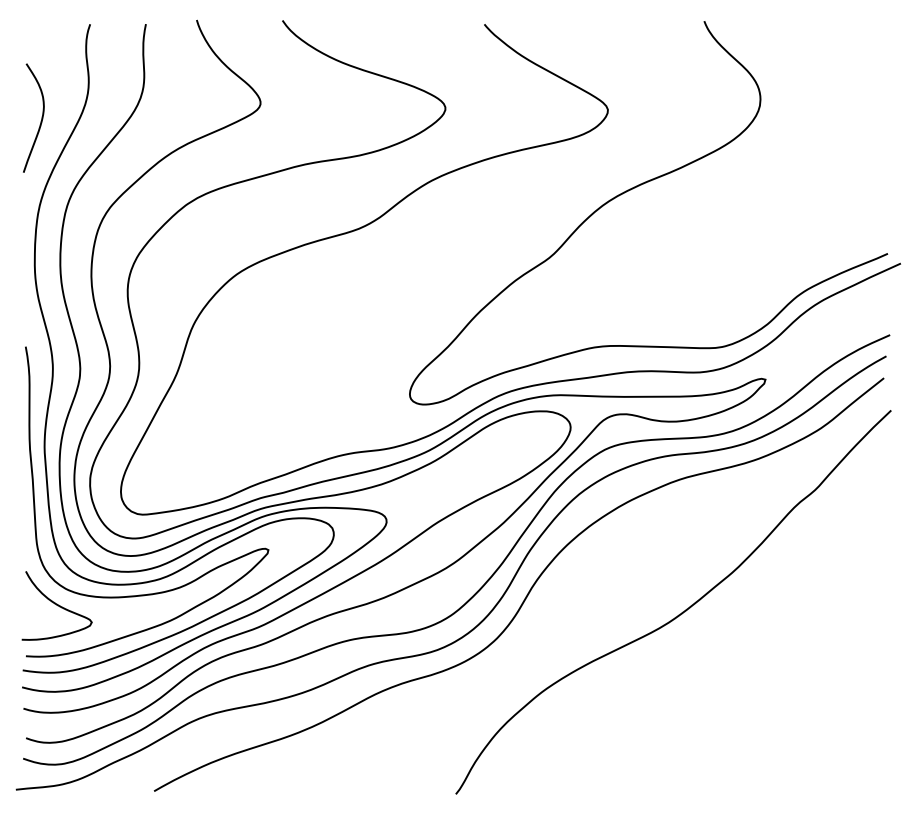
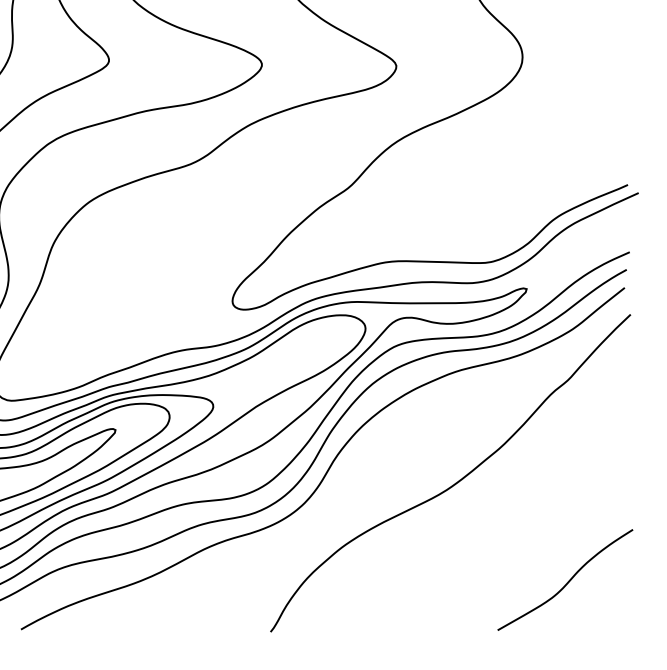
curve: (815, 733) -> (568, 581), added

